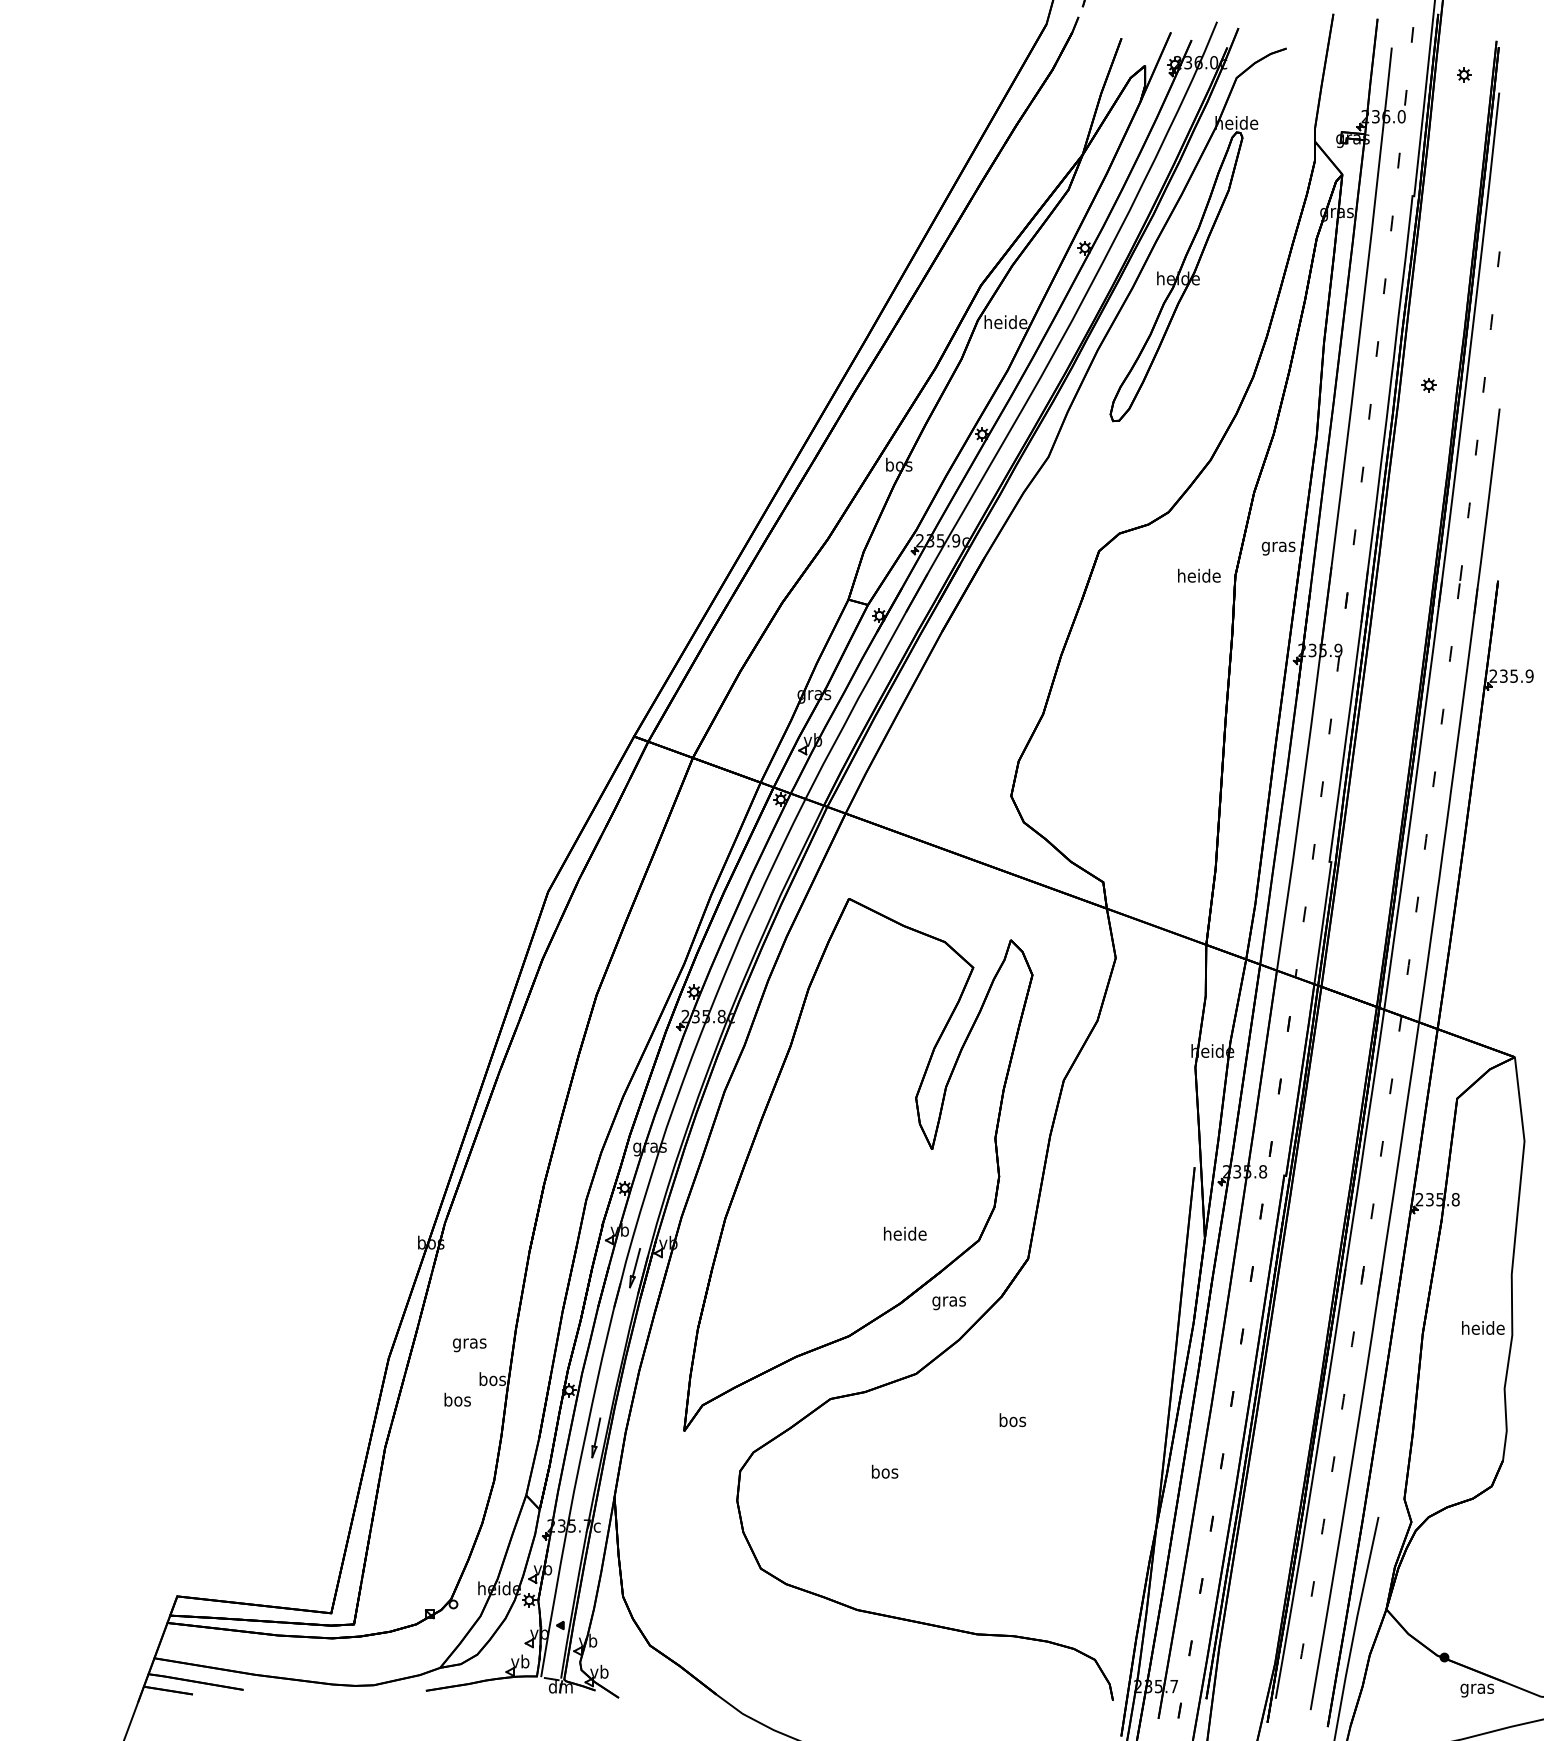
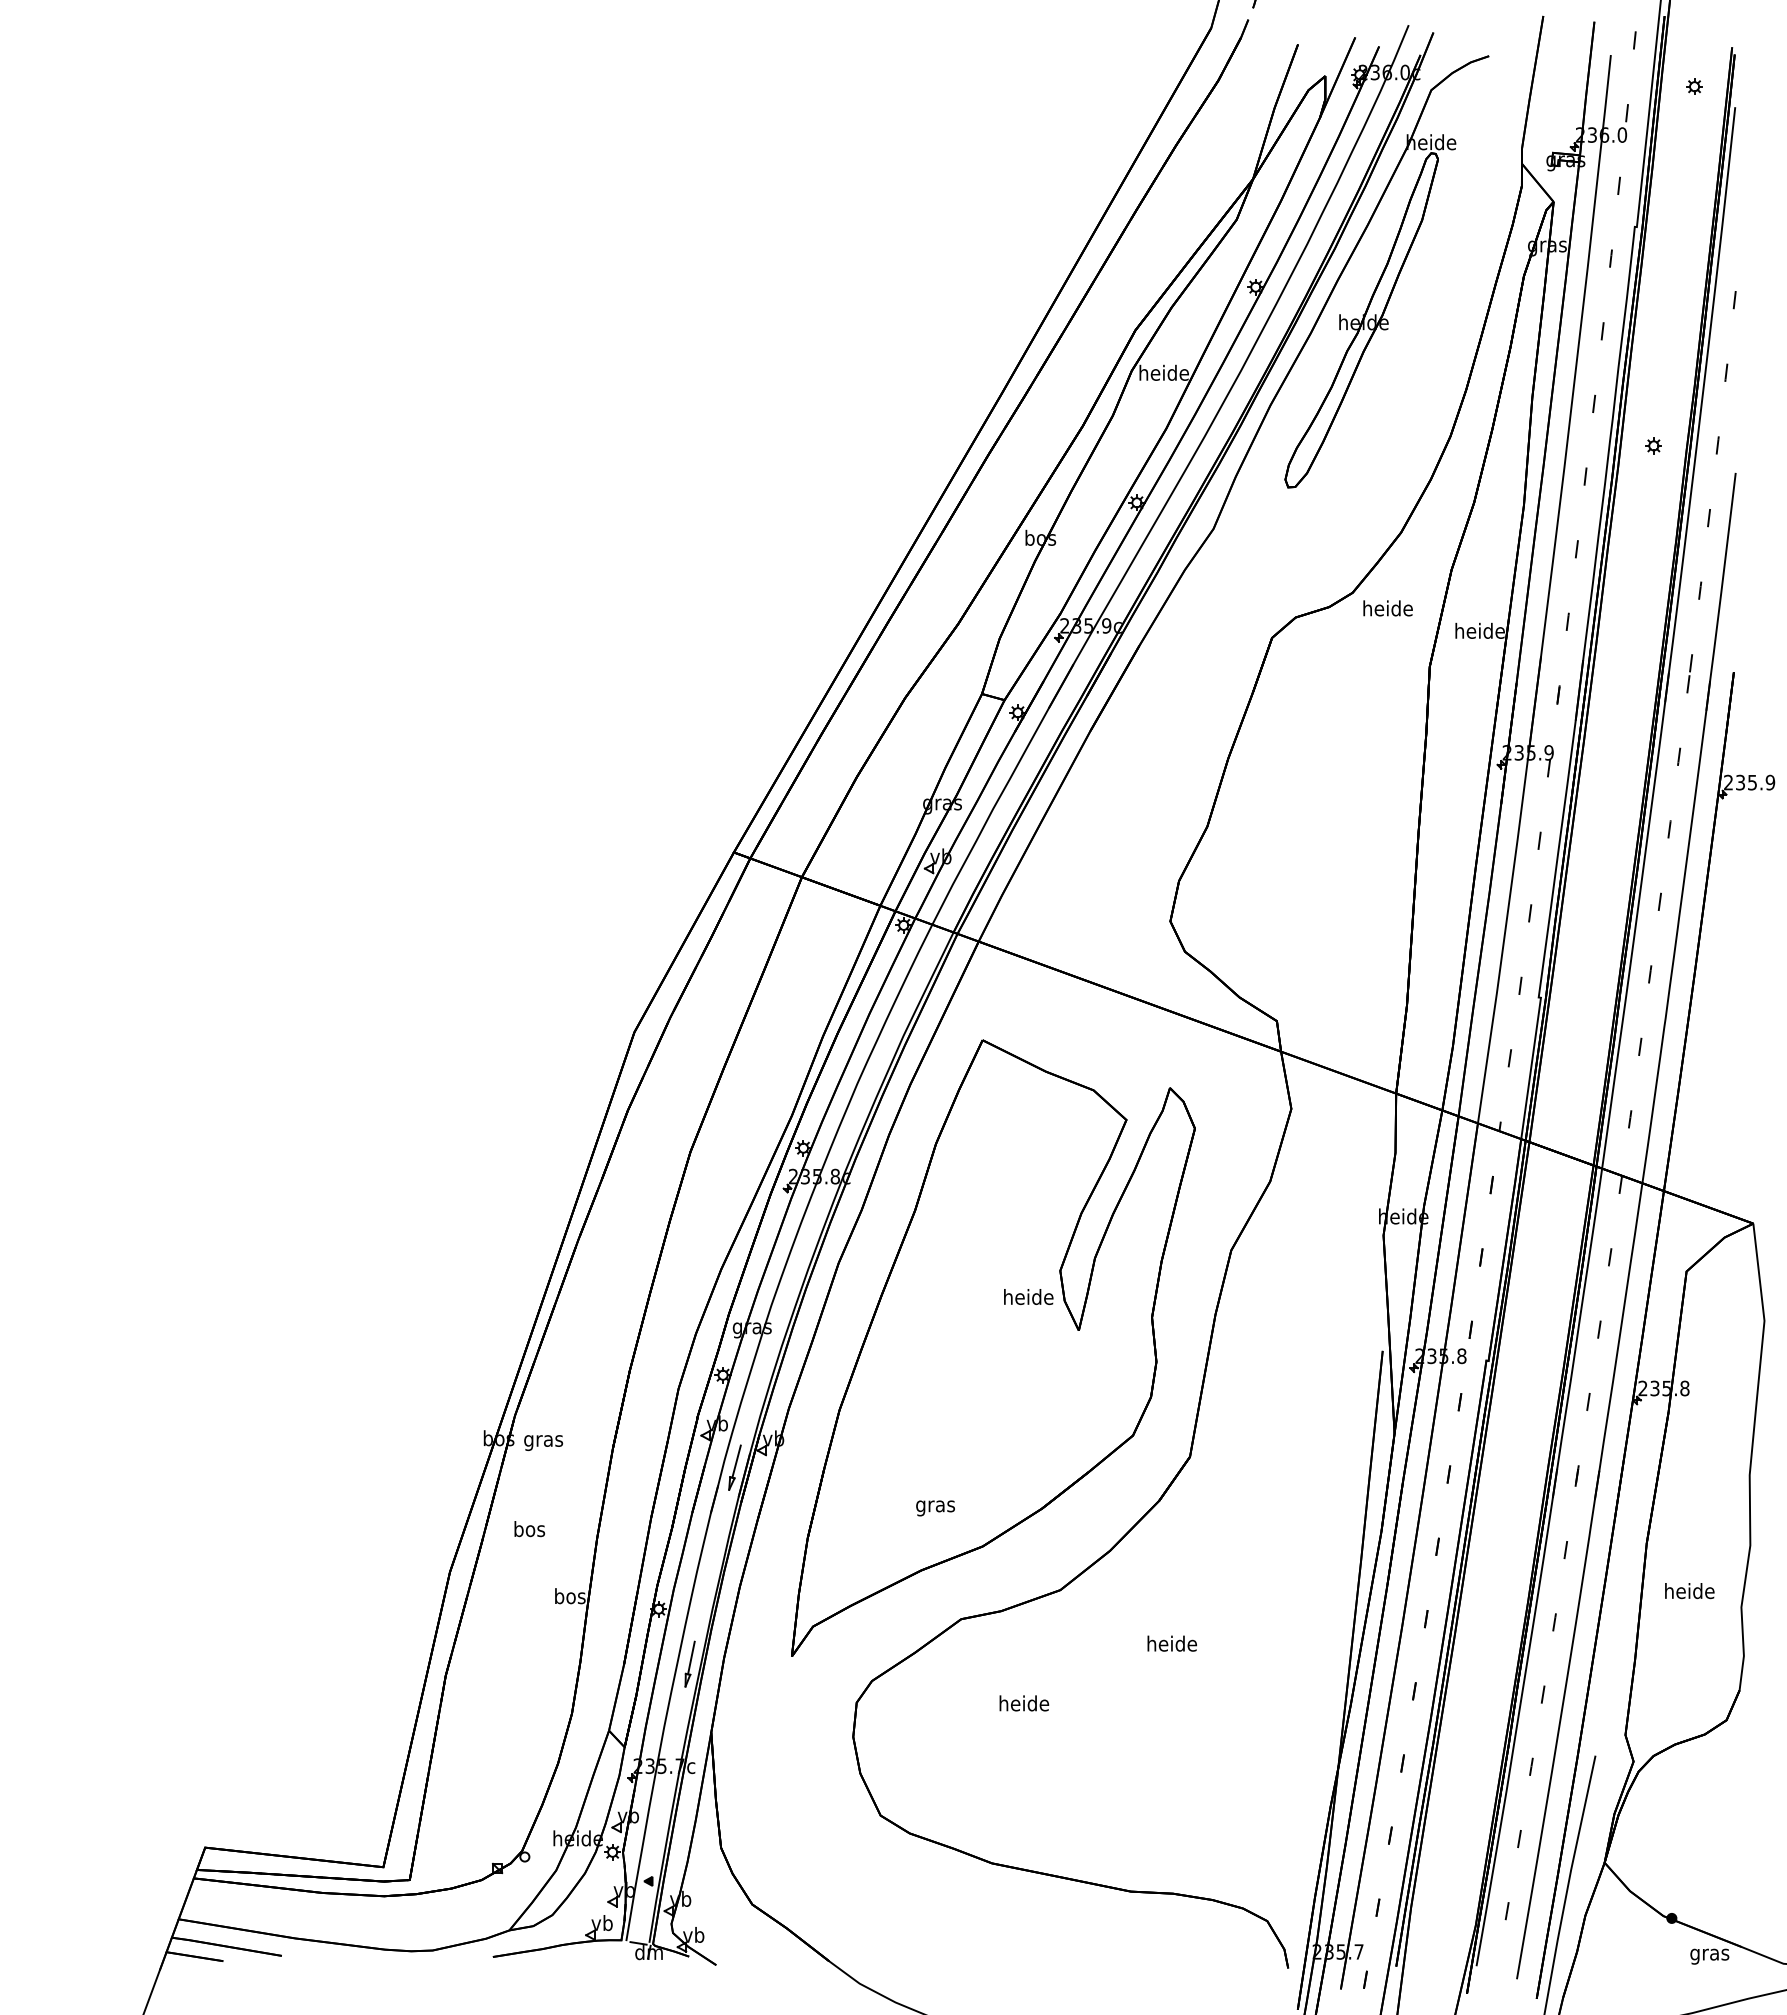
text: (1278, 546) -> (1479, 632), gras -> heide
text: (1198, 575) -> (1387, 608), moved
text: (905, 1233) -> (1028, 1296), moved
text: (949, 1303) -> (935, 1508), moved
text: (1483, 1328) -> (1689, 1591), moved
text: (469, 1344) -> (543, 1442), moved
text: (457, 1400) -> (529, 1529), moved
text: (1013, 1420) -> (1172, 1643), bos -> heide
text: (885, 1471) -> (1024, 1703), bos -> heide

